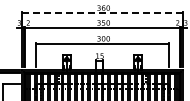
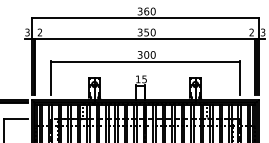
line: (102, 12) -> (145, 17), dashed -> solid

